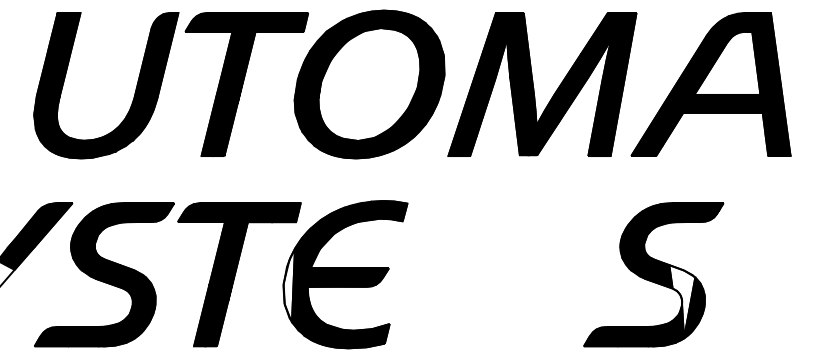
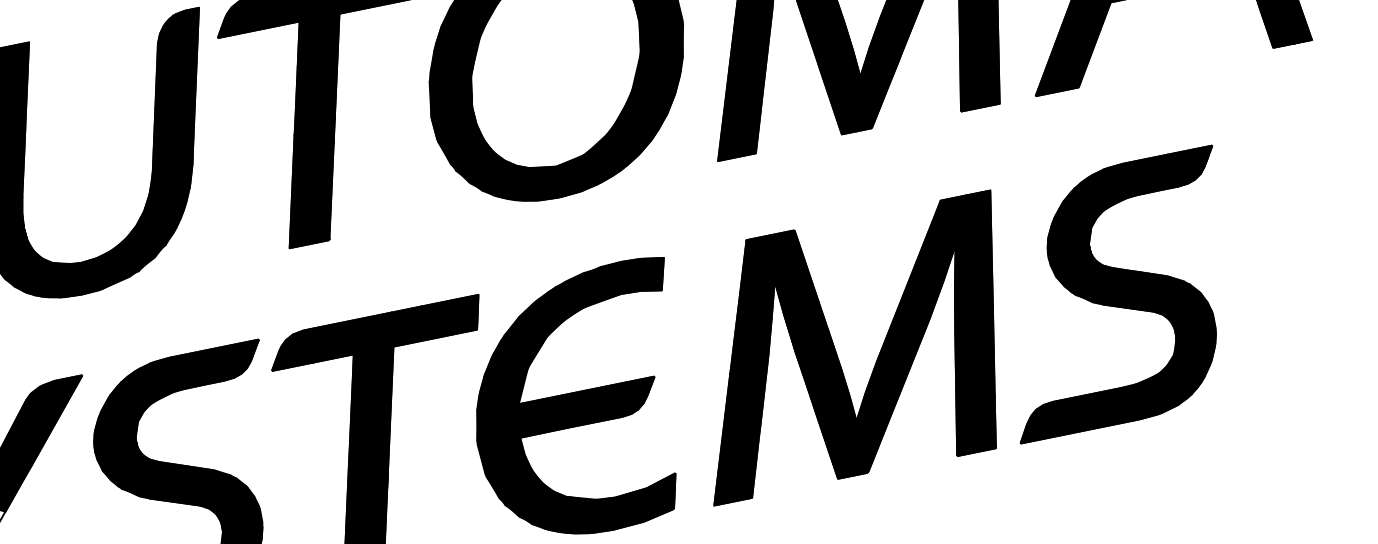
part: (493, 277) -> (839, 355), added
fill: (288, 285) -> (486, 442), added
fill: (682, 301) -> (1175, 330), added

